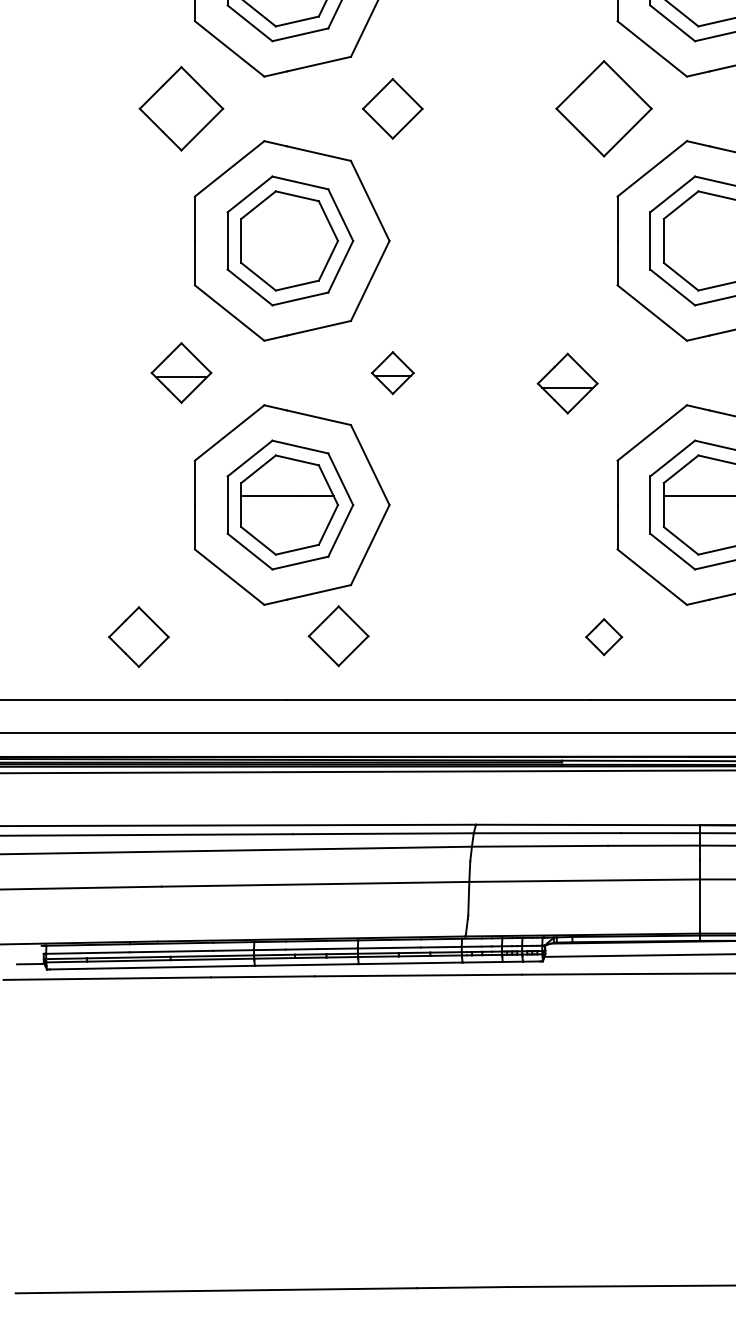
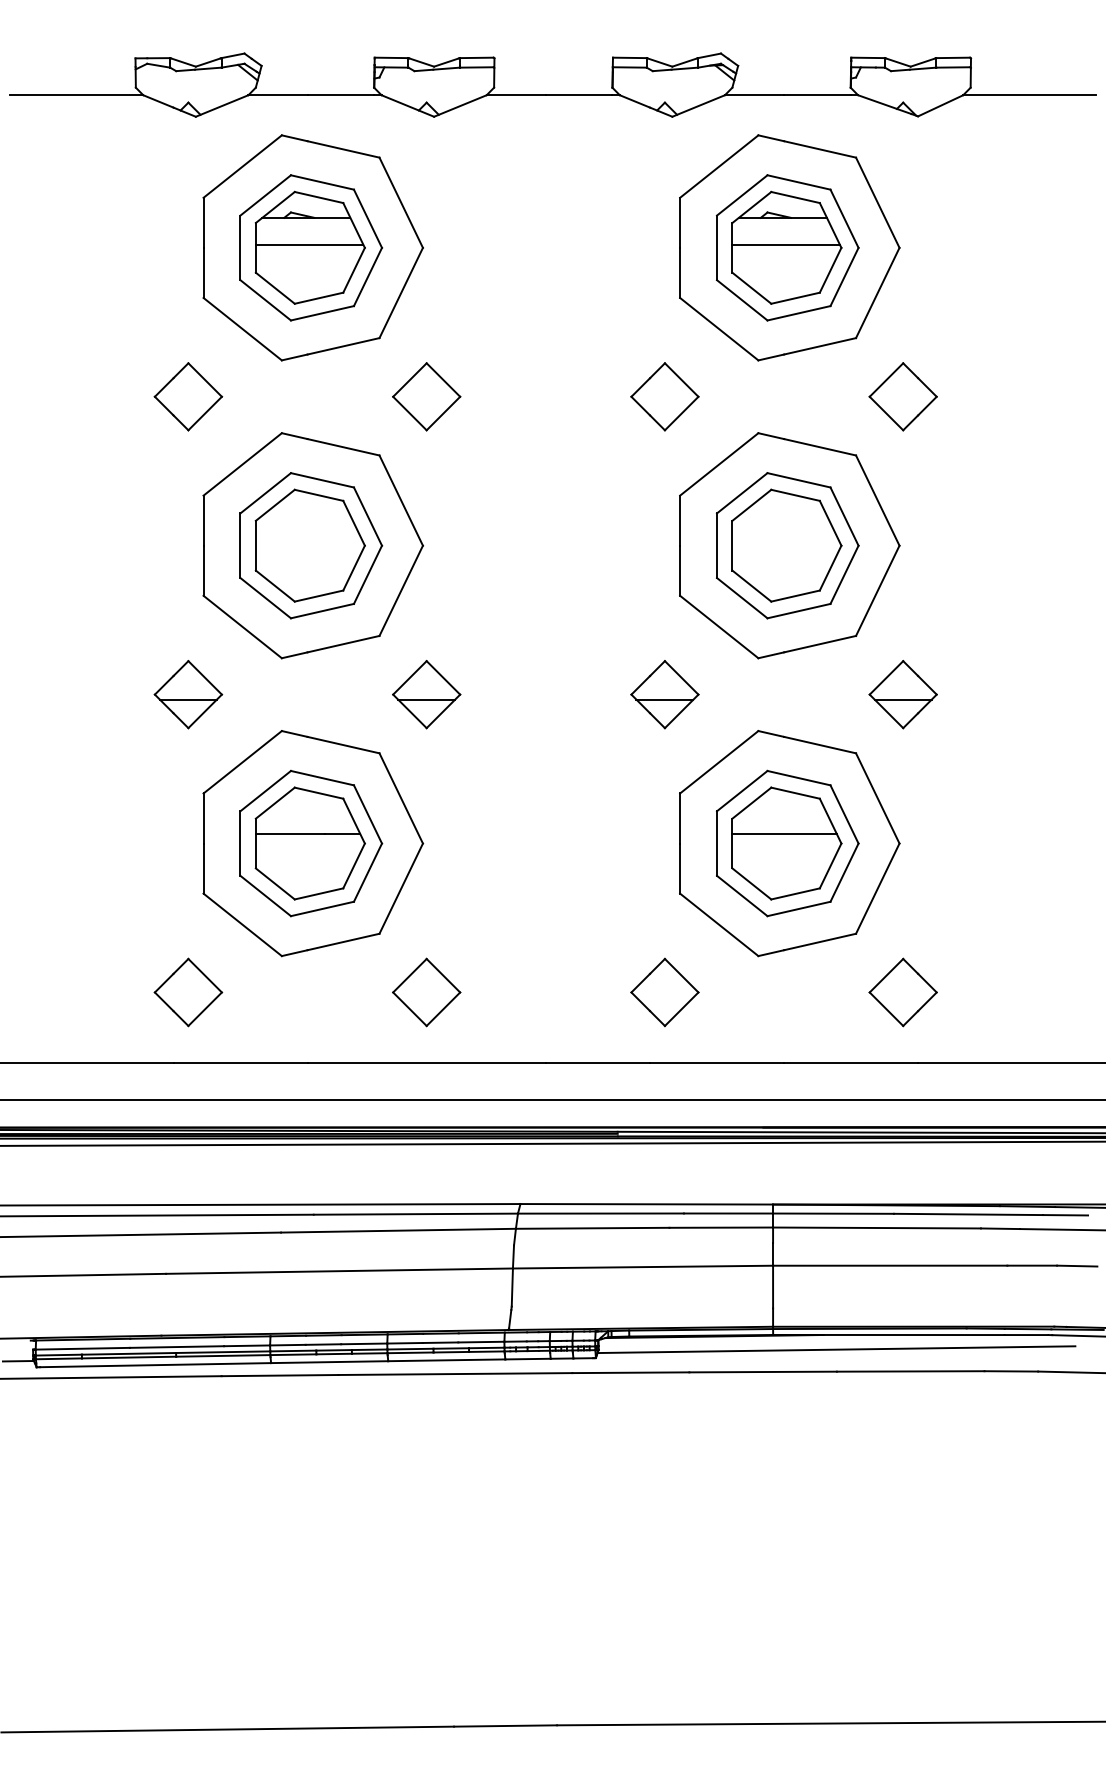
part: (181, 108) -> (188, 396), size x0.71
part: (603, 108) -> (664, 396), size x0.62
part: (392, 372) -> (426, 694), size x1.43
part: (567, 383) -> (664, 694), moved
part: (338, 636) -> (426, 992), moved
part: (139, 637) -> (188, 992), moved
part: (603, 637) -> (664, 992), size x1.67

